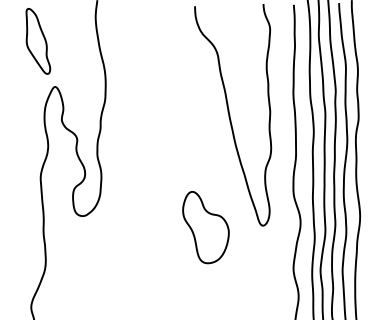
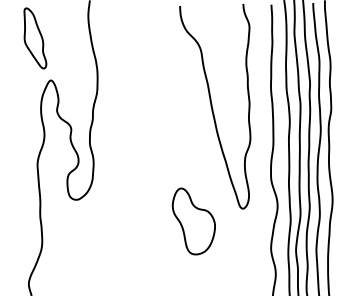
part: (205, 227) -> (193, 221), moved

